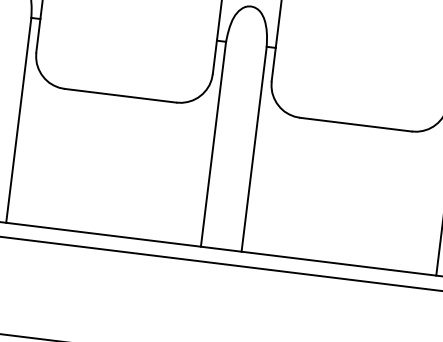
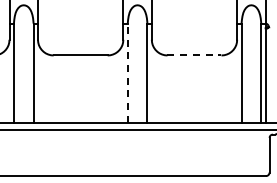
line: (355, 124) -> (194, 55), solid -> dashed
line: (212, 144) -> (127, 73), solid -> dashed

